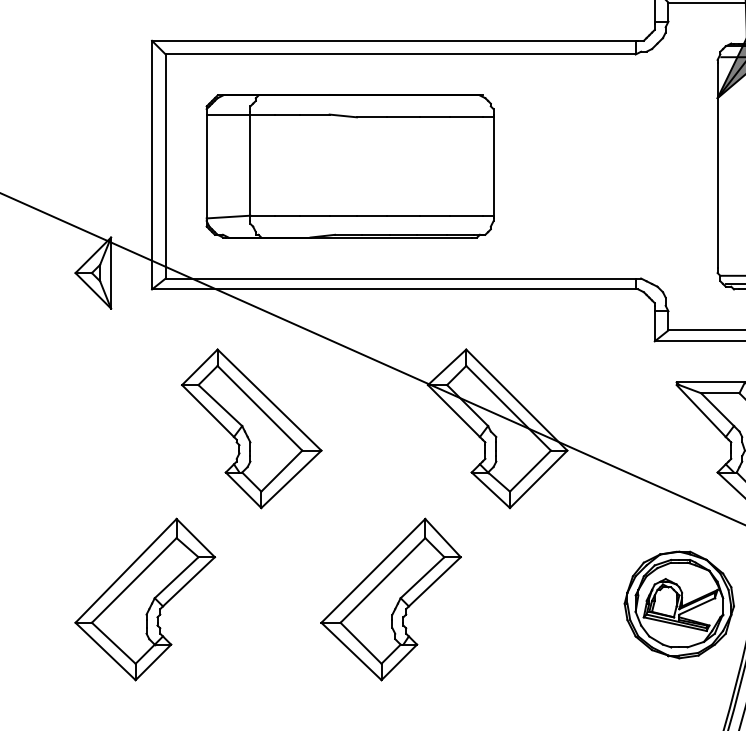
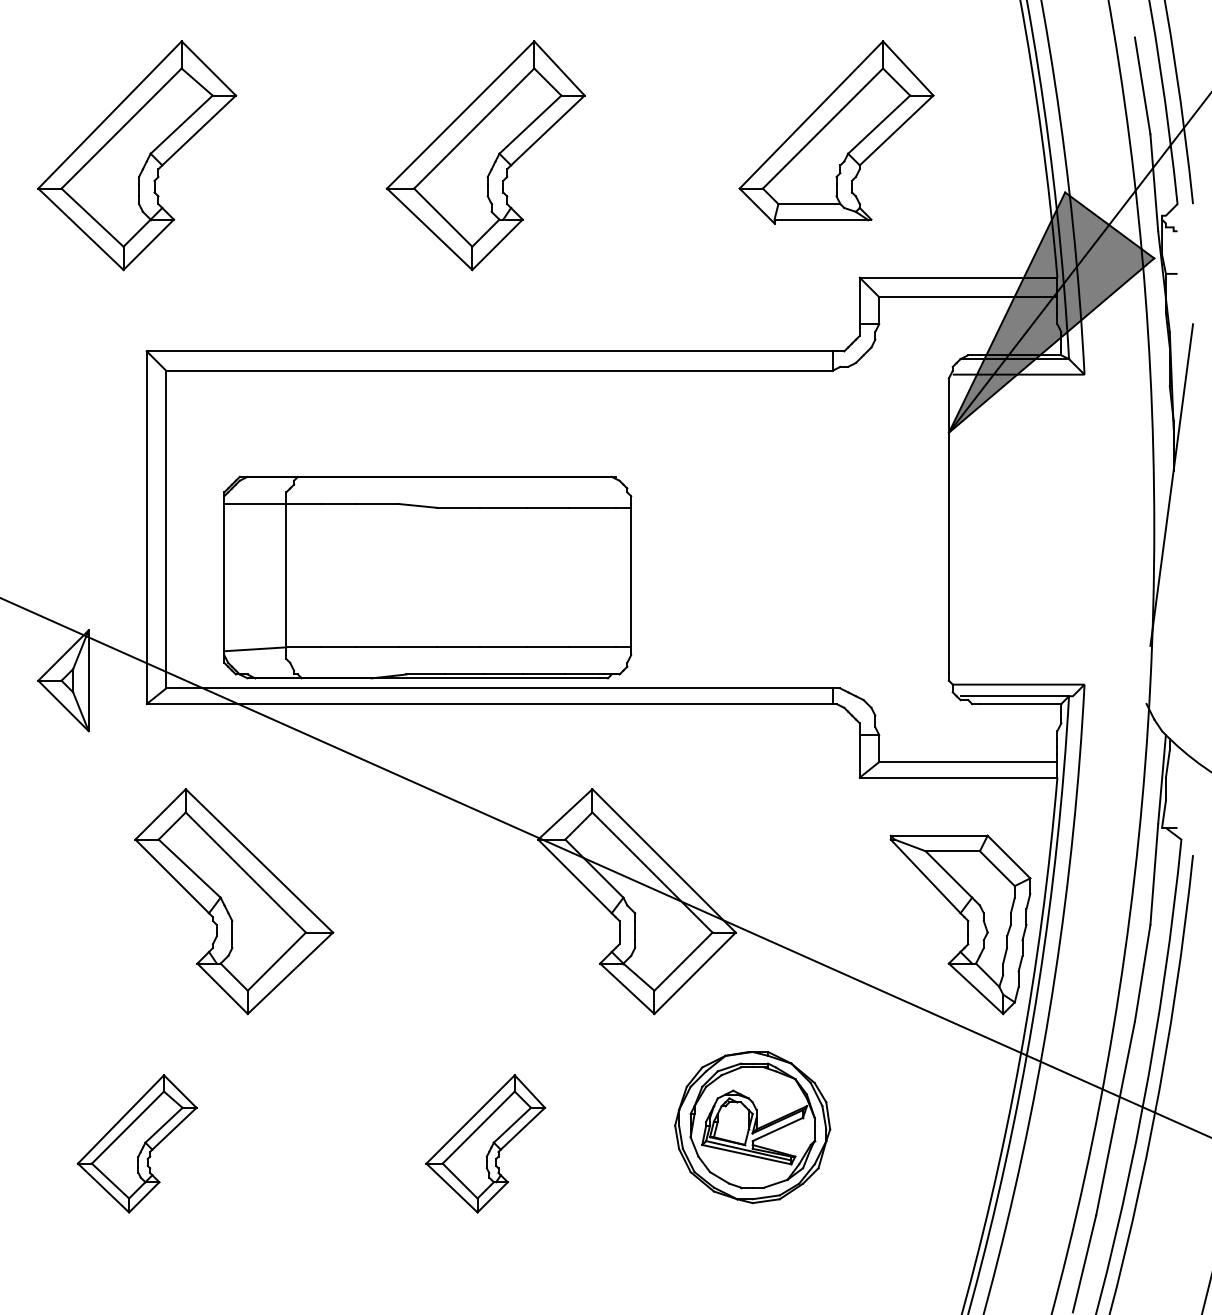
part: (349, 166) -> (427, 577), moved
part: (251, 428) -> (234, 901), moved
part: (145, 599) -> (137, 1143), size x0.6
part: (390, 599) -> (485, 1143), size x0.6
part: (679, 605) -> (752, 1127), moved

